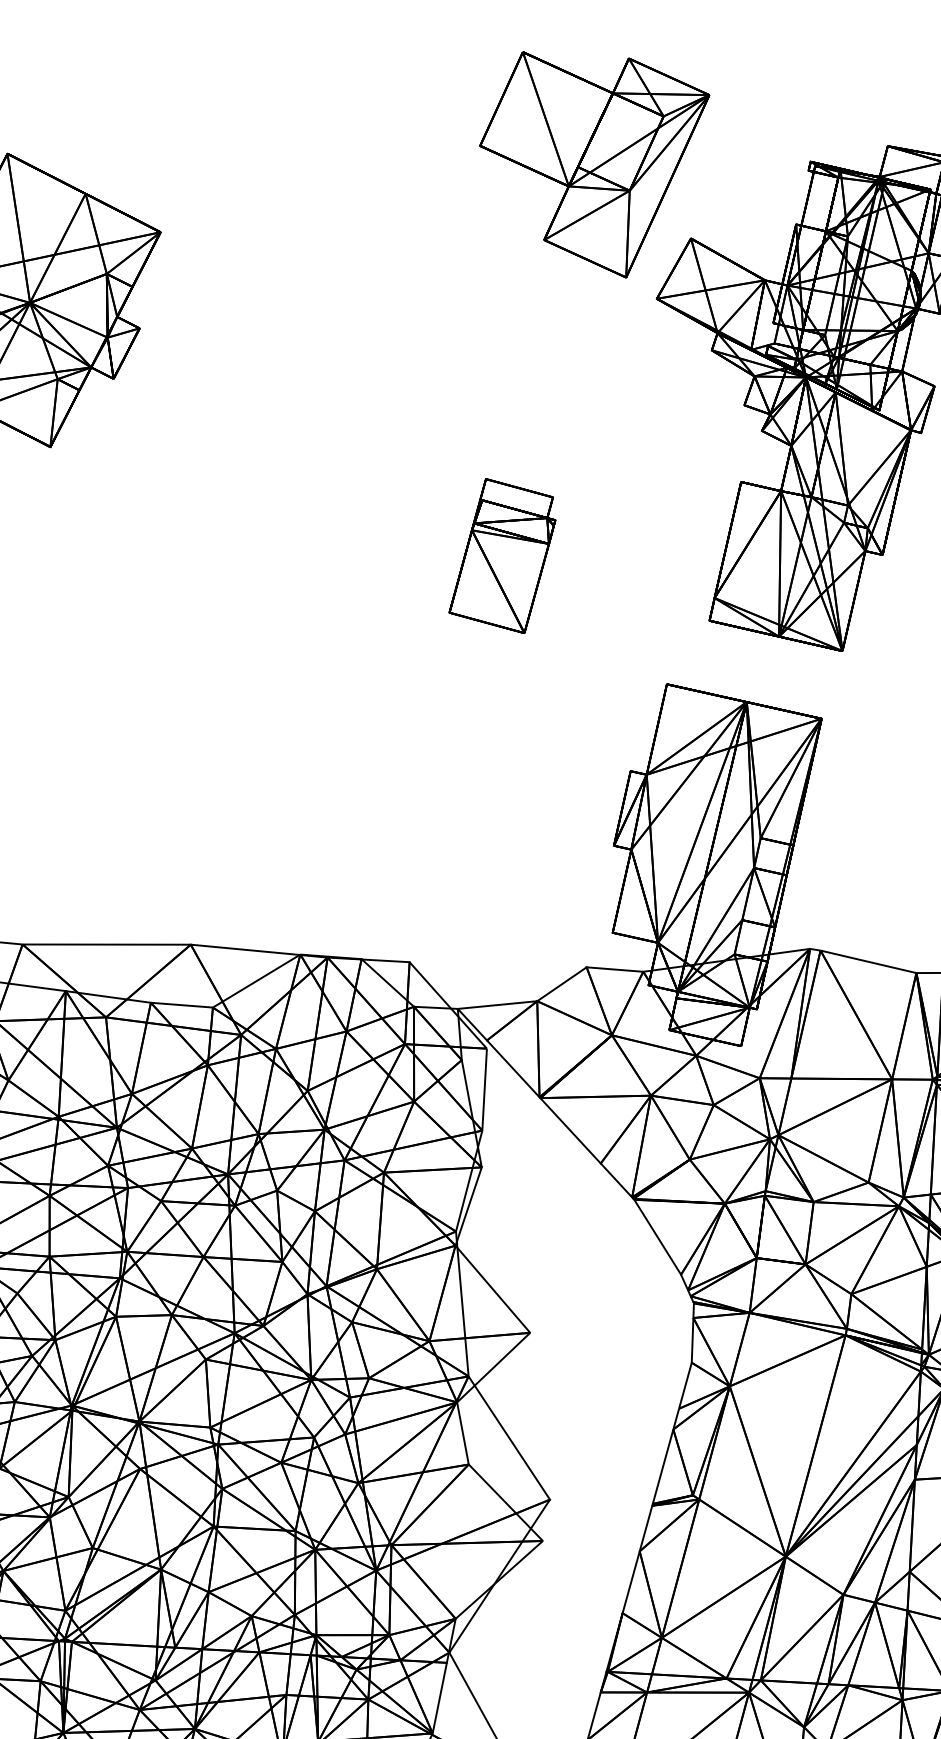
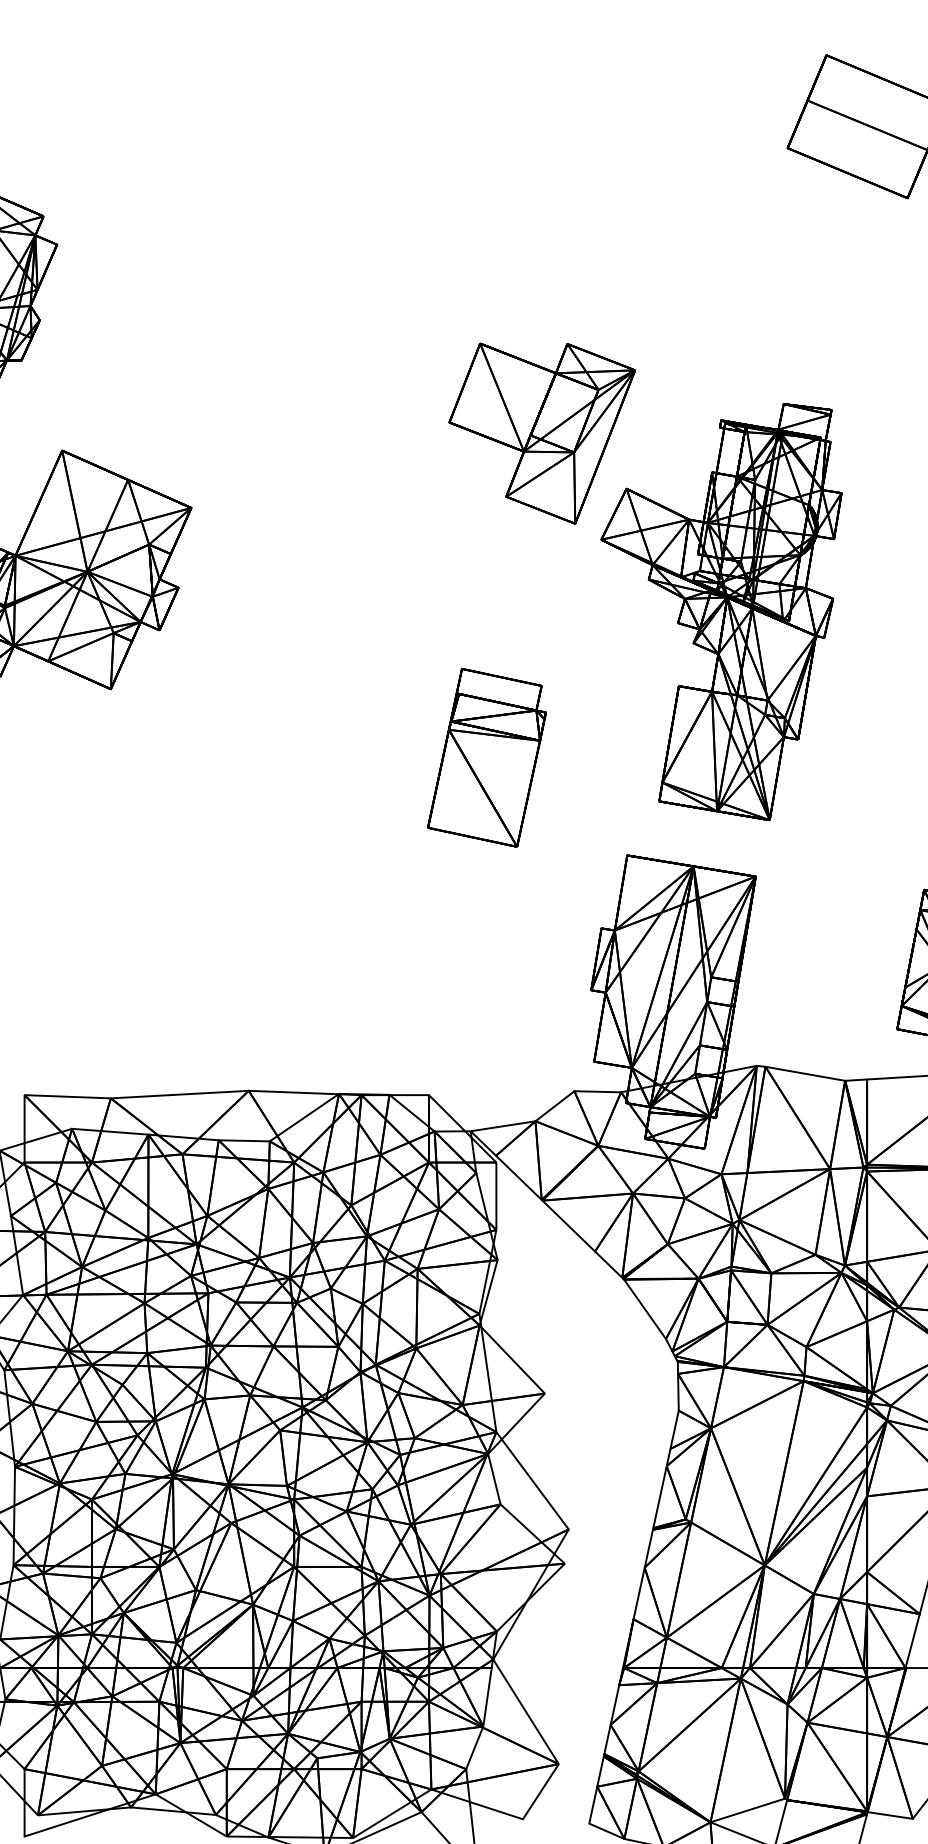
part: (502, 555) -> (486, 757), size x1.43

